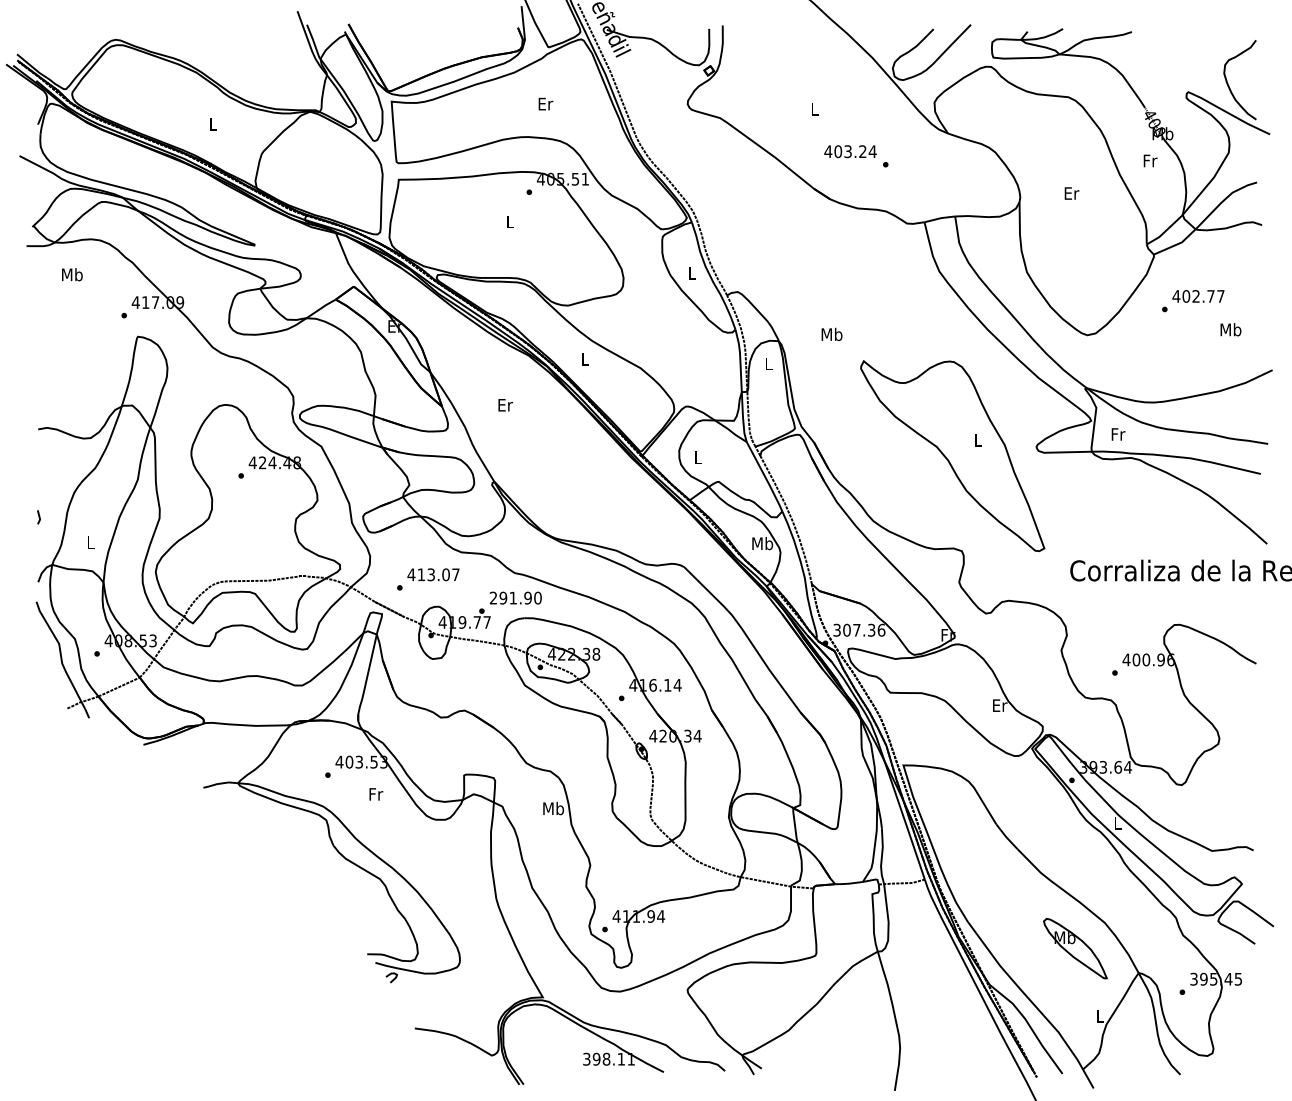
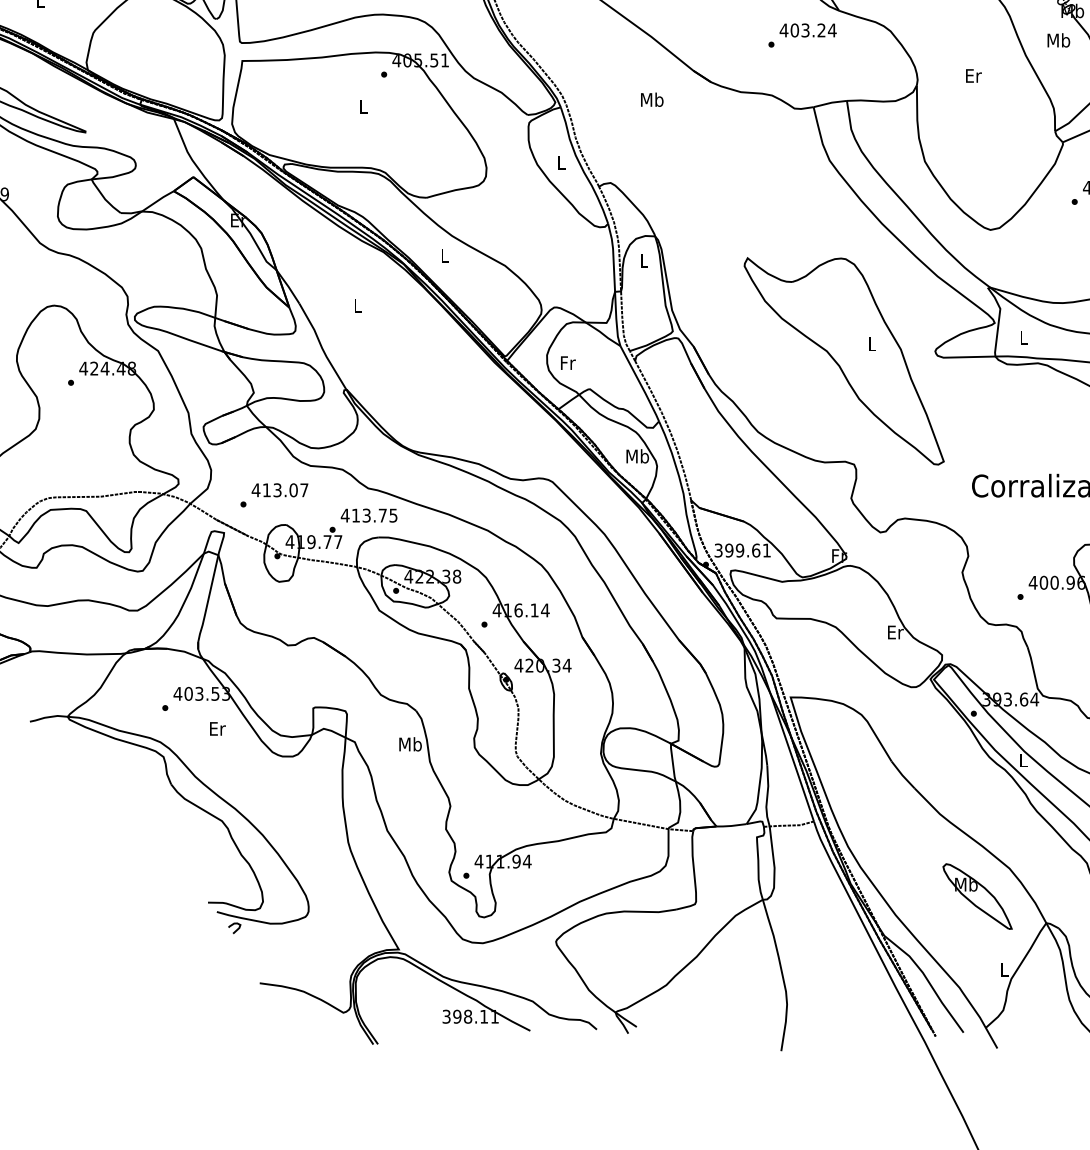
text: (850, 151) -> (808, 30), moved
text: (1149, 160) -> (1058, 40), Fr -> Mb
text: (831, 333) -> (651, 98), moved
text: (505, 405) -> (358, 306), Er -> L
text: (1118, 434) -> (1024, 337), Fr -> L
text: (698, 457) -> (567, 362), L -> Fr
text: (515, 597) -> (369, 514), 291.90 -> 413.75
text: (864, 629) -> (748, 549), 307.36 -> 399.61
text: (376, 794) -> (218, 729), Fr -> Er

